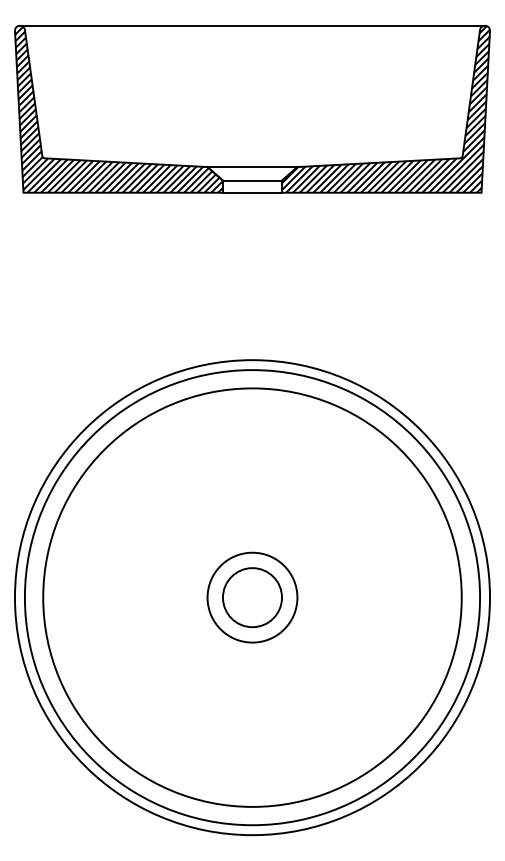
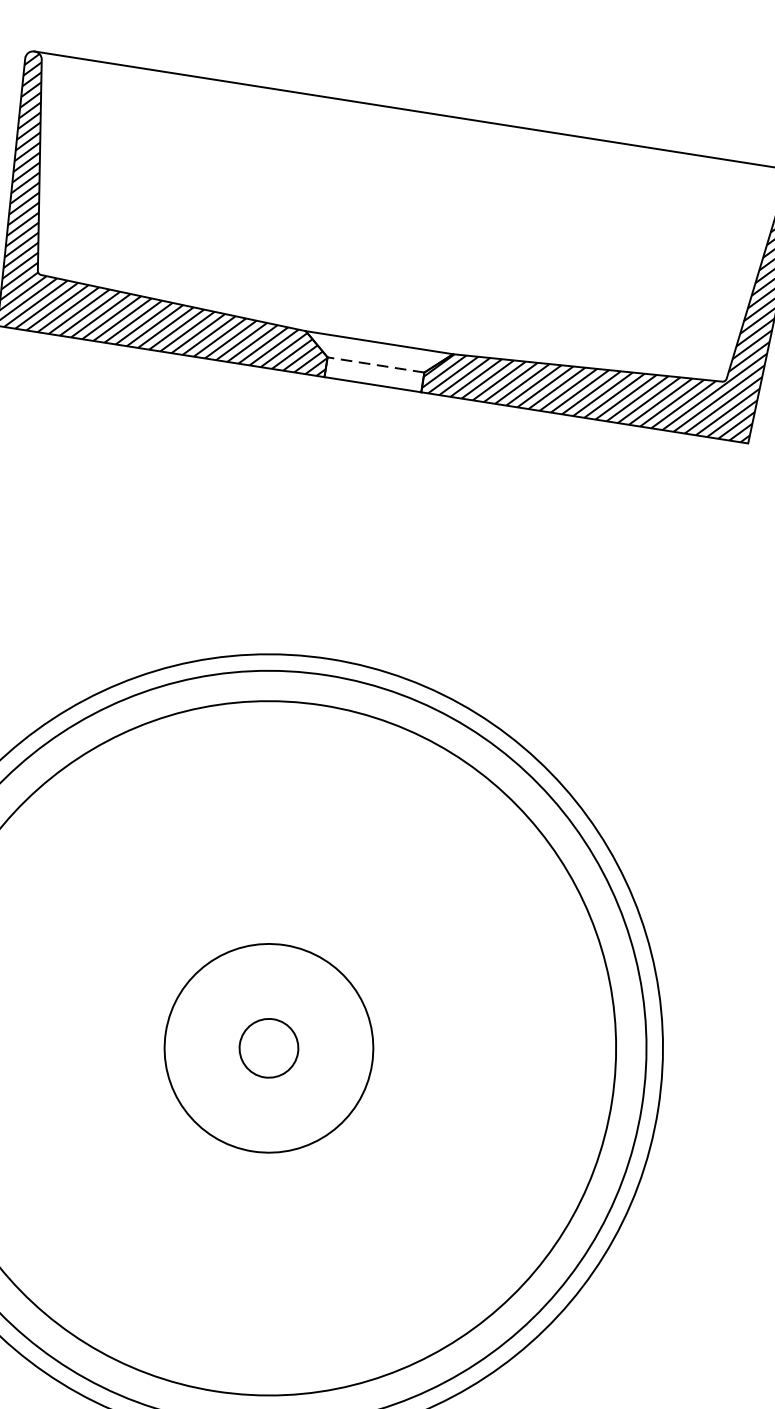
line: (252, 180) -> (376, 364), solid -> dashed
circle: (252, 597) -> (269, 1048), size x0.6
circle: (252, 597) -> (269, 1048), size x1.4

